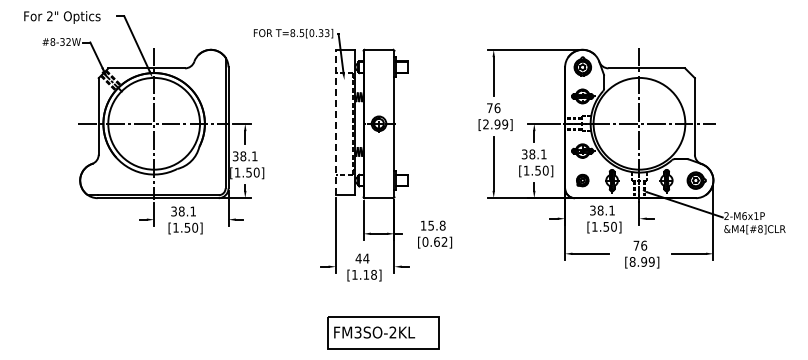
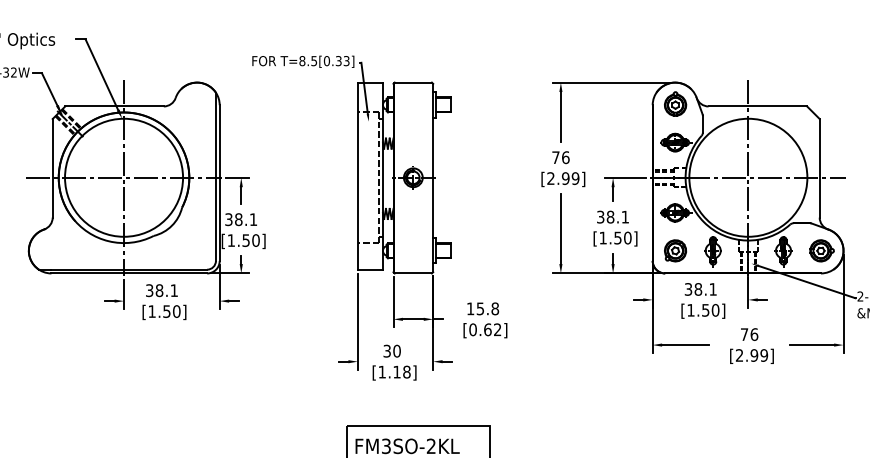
line: (335, 122) -> (357, 176), dashed -> solid
part: (582, 180) -> (675, 250), size x1.43
text: (362, 258) -> (392, 351), 44 -> 30
text: (632, 261) -> (739, 354), [8.99] -> [2.99]

